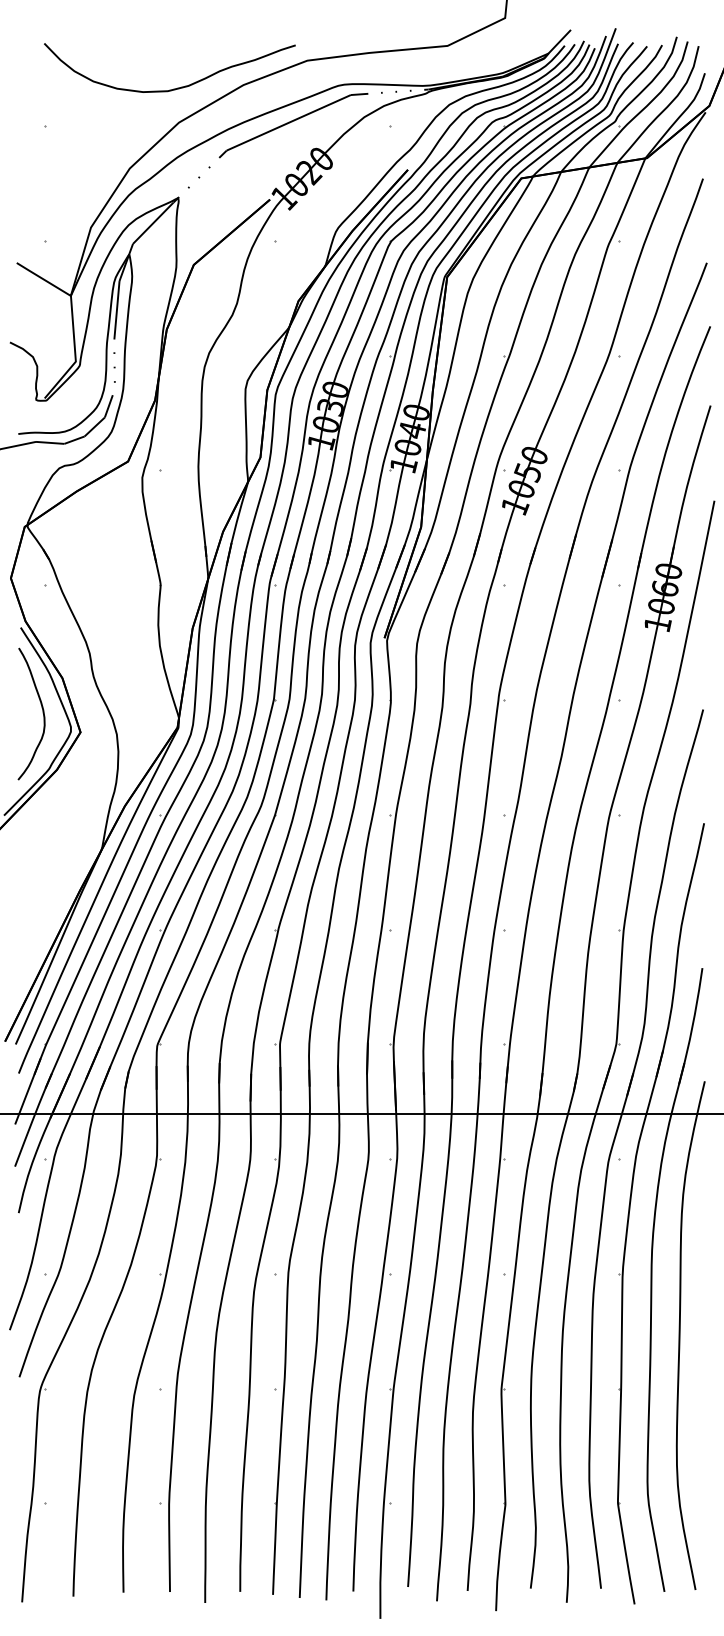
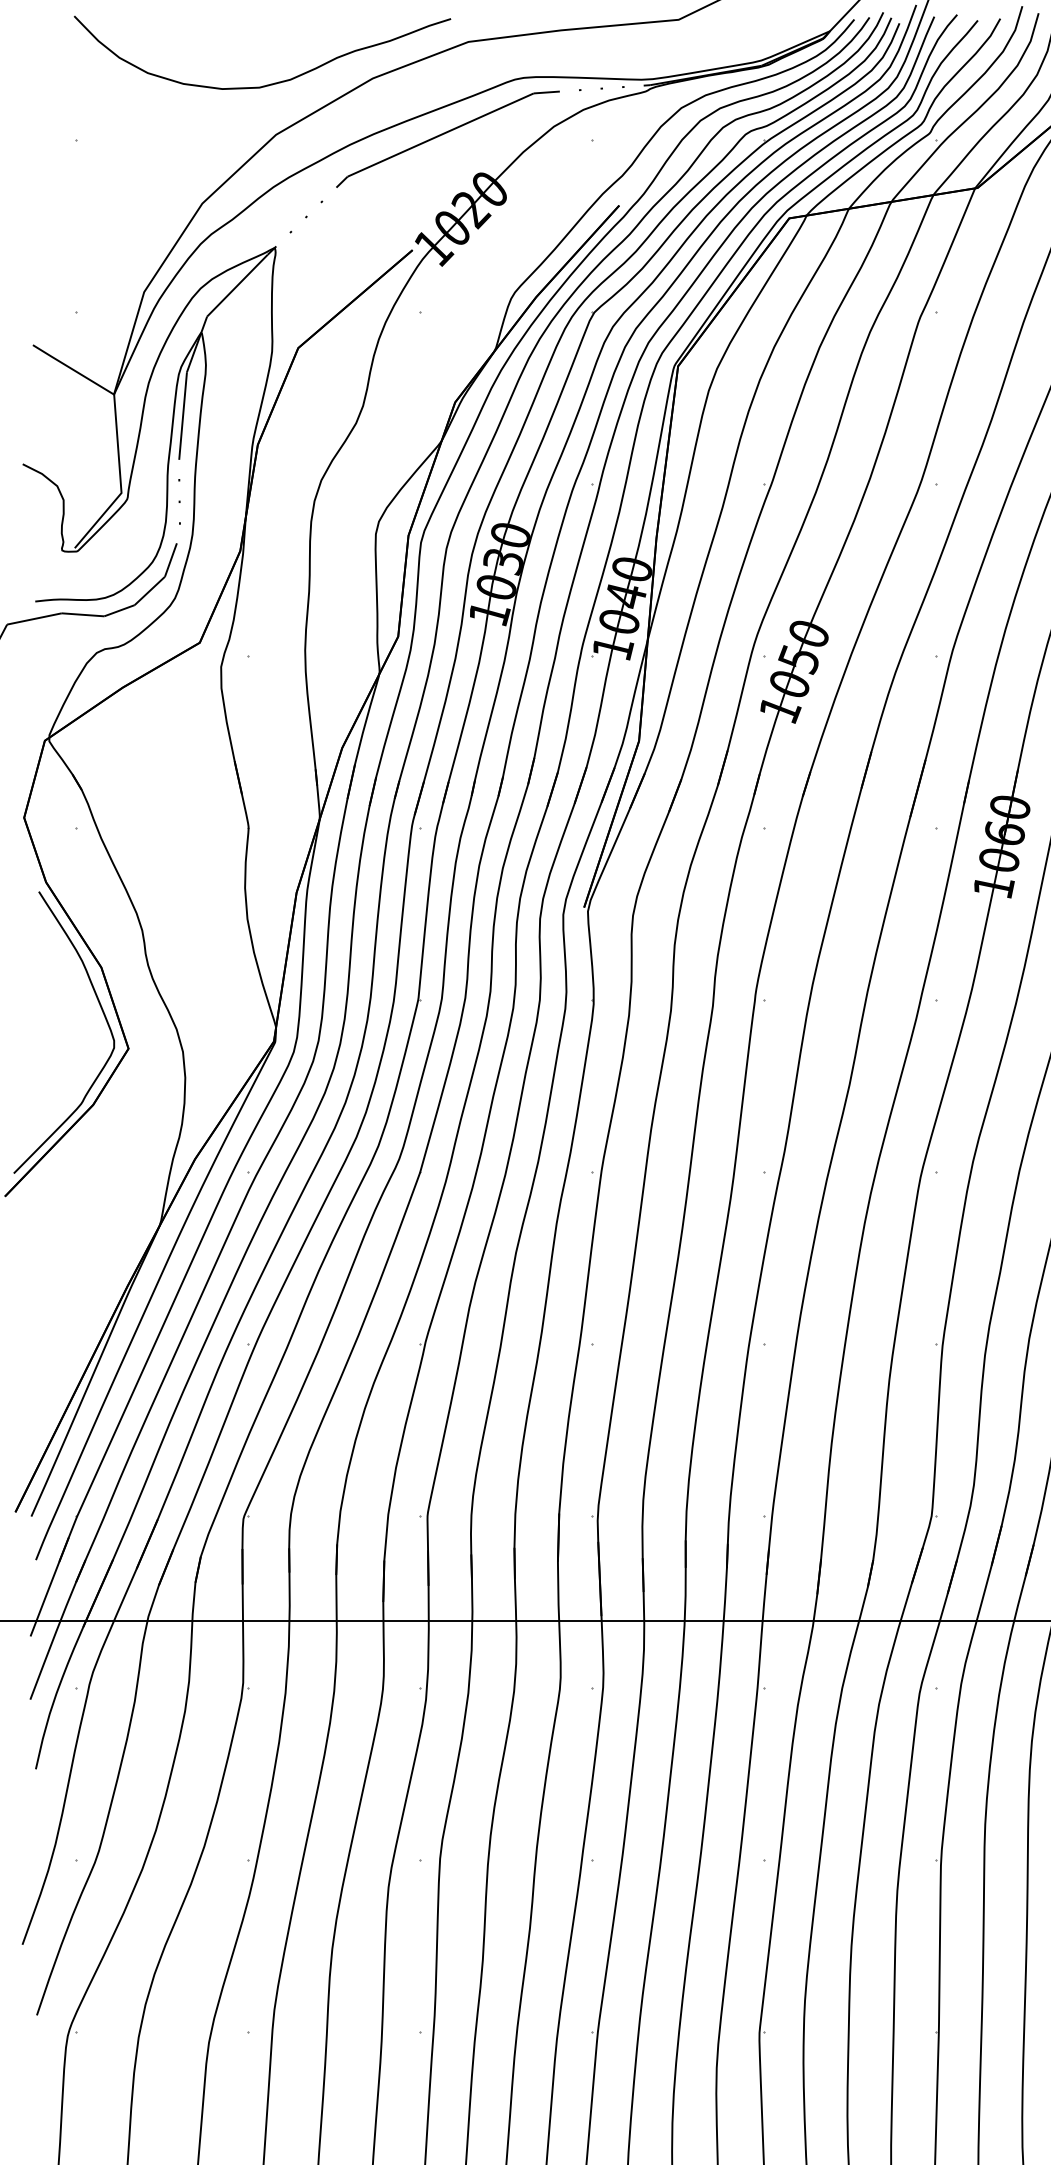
curve: (42, 713) -> (71, 1020), removed

